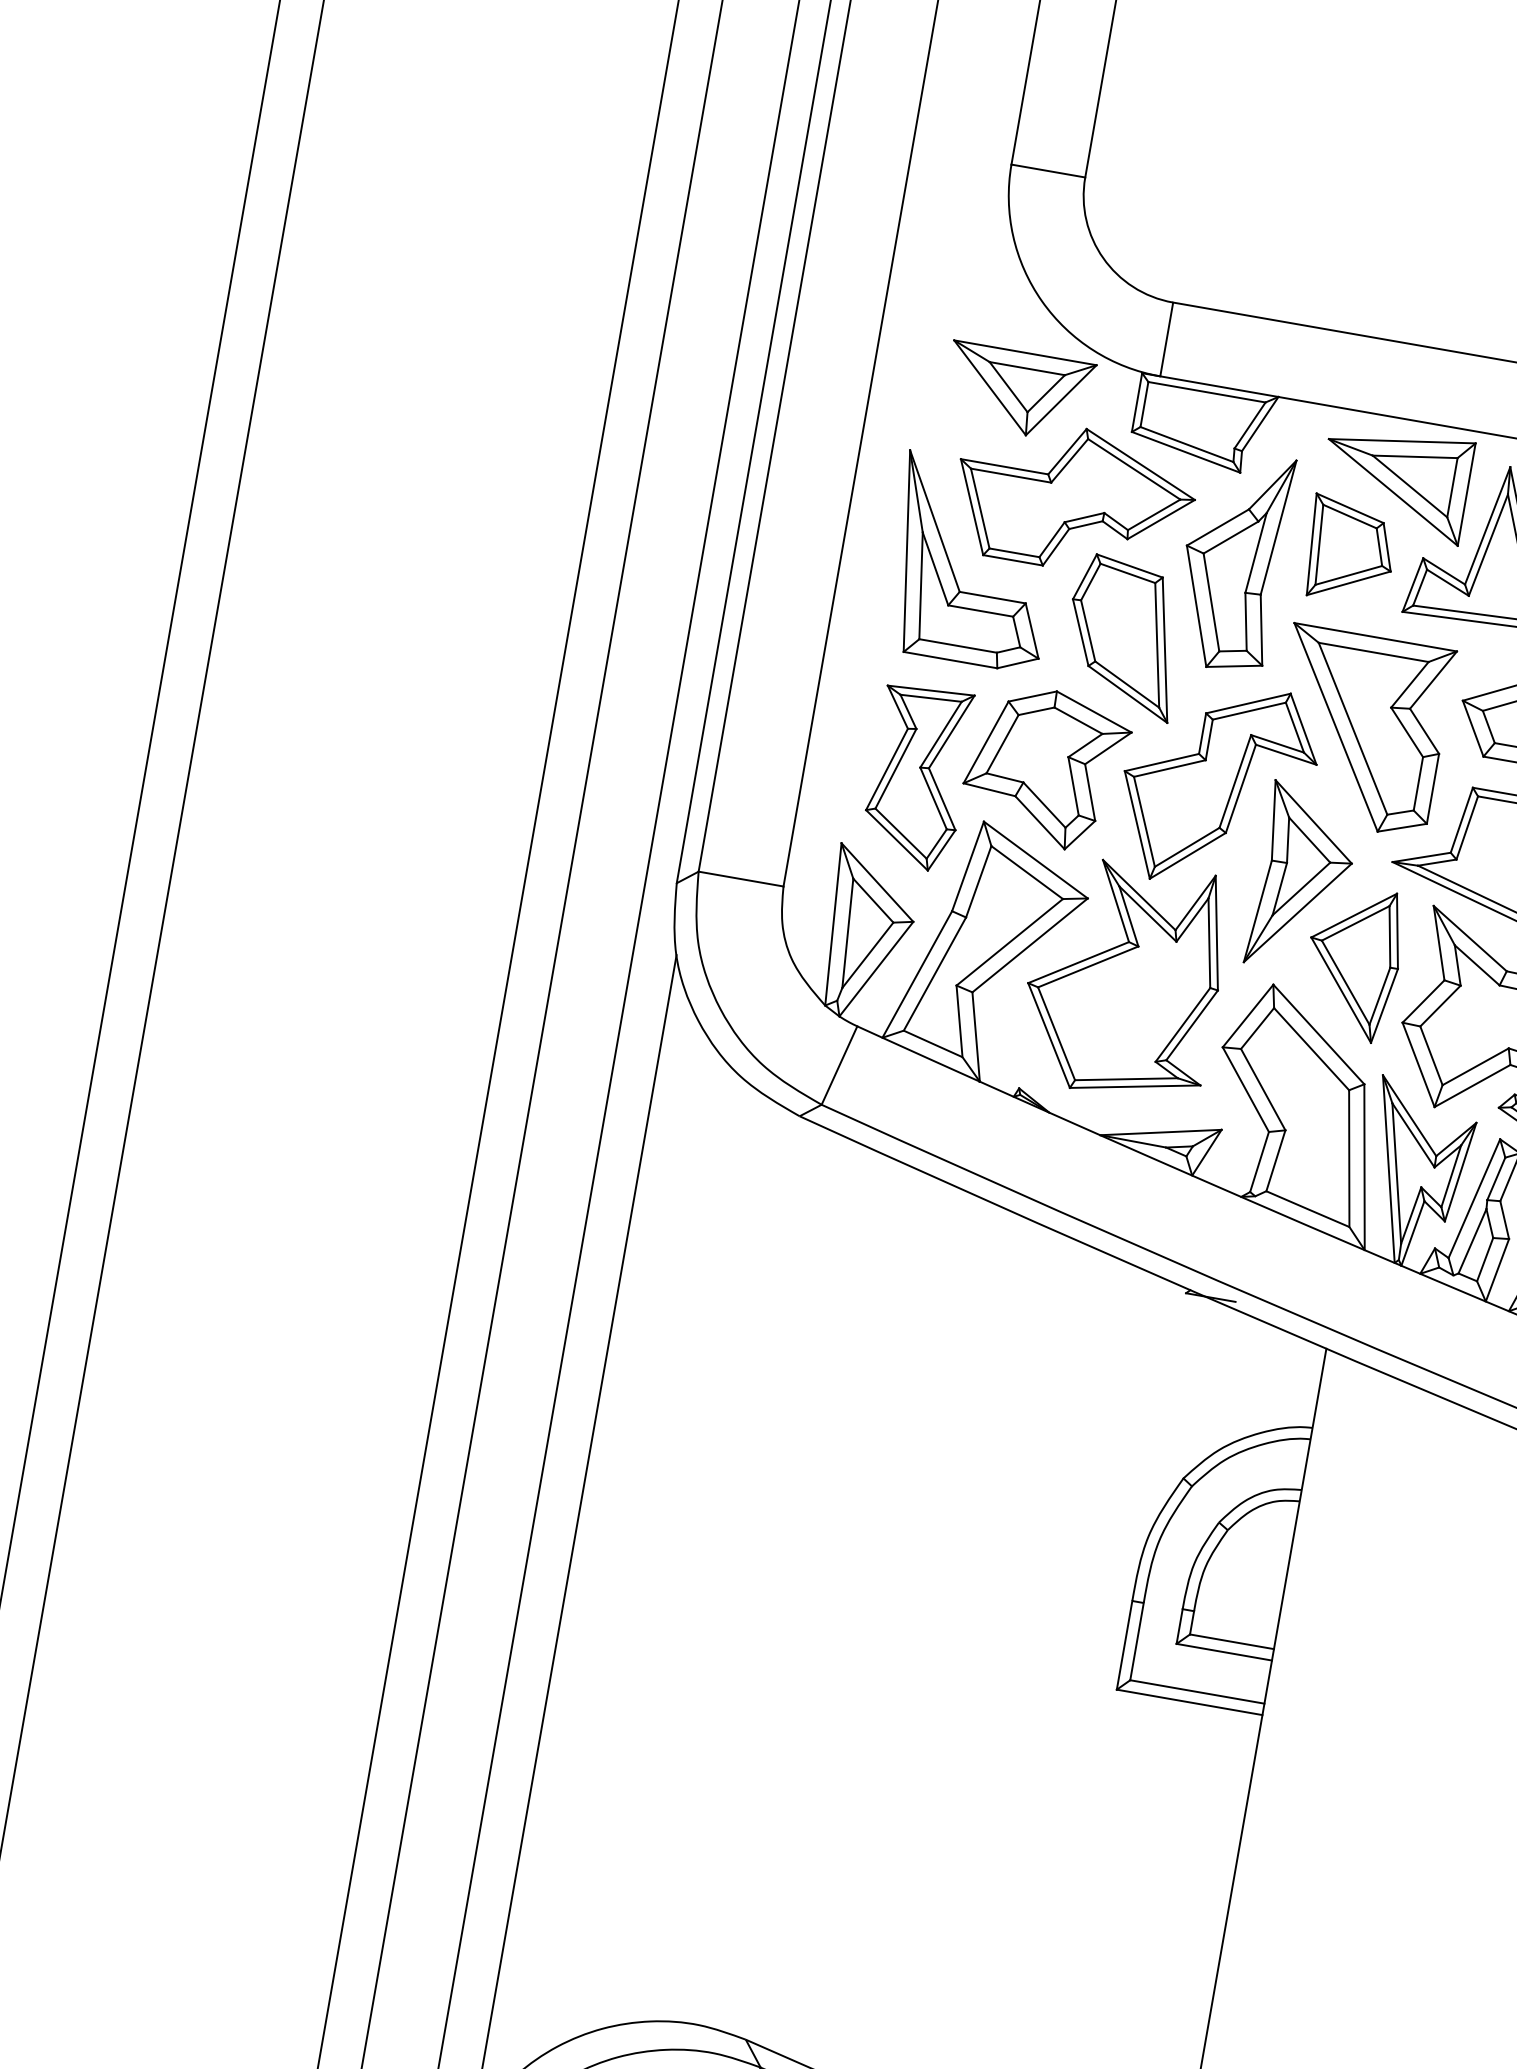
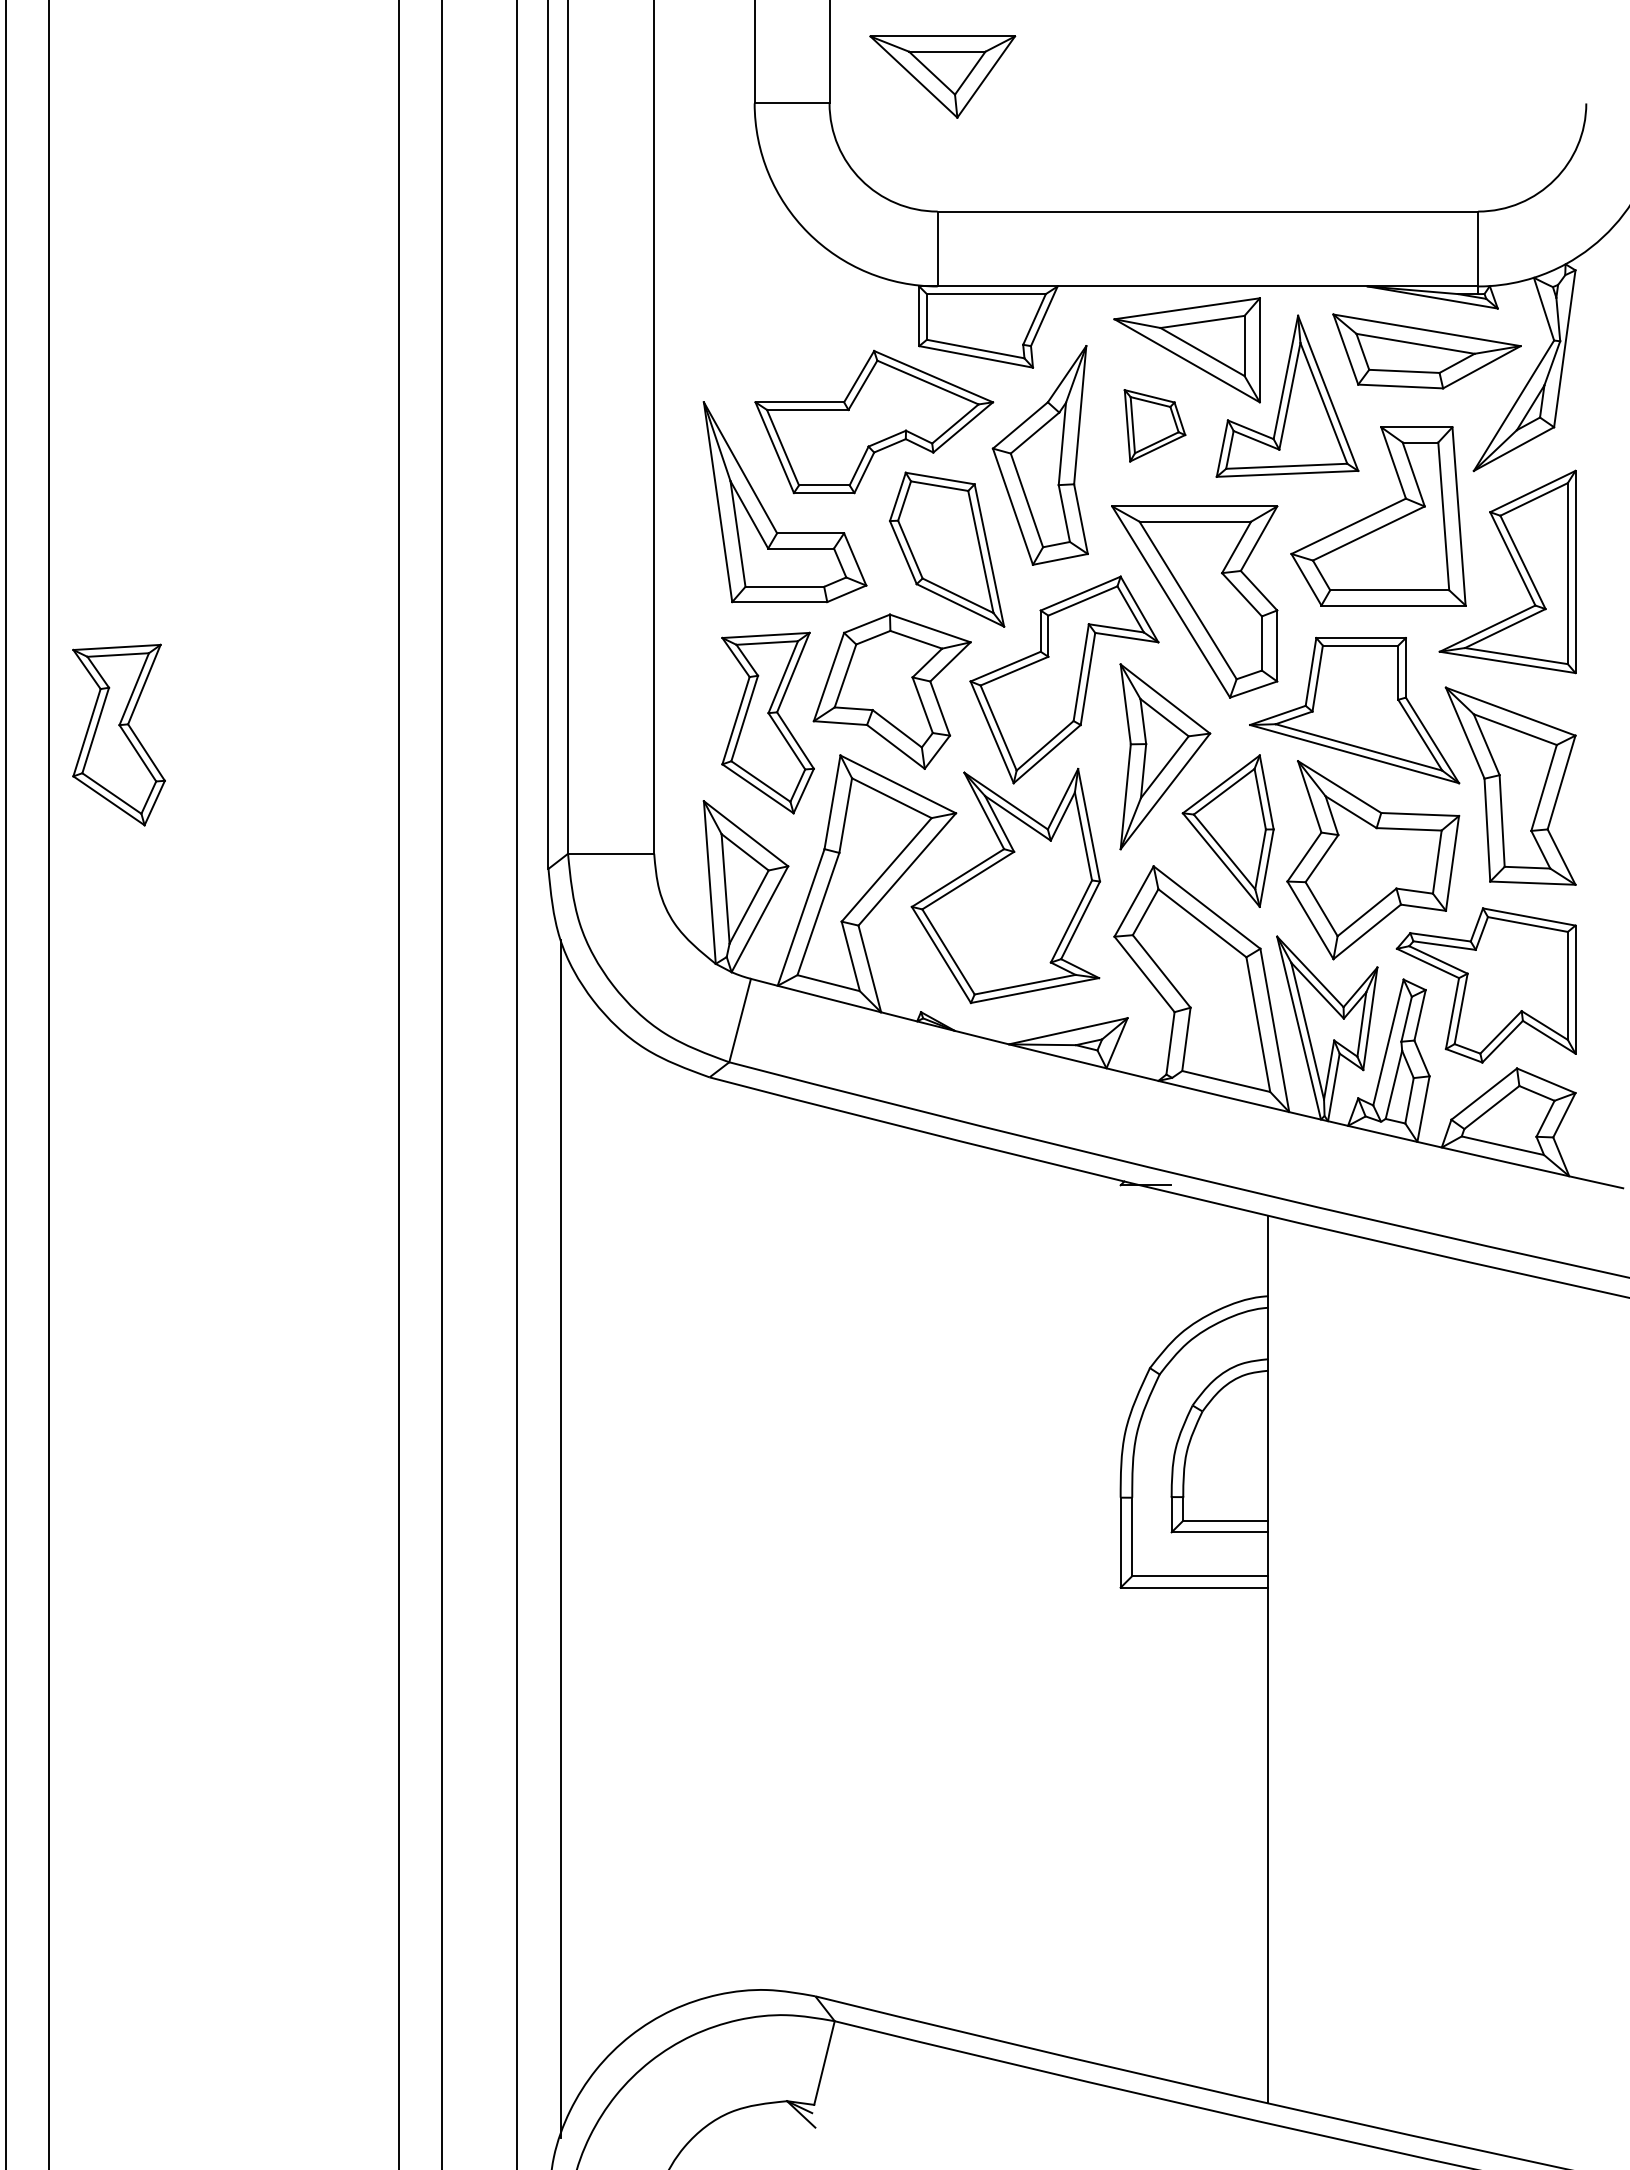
part: (1018, 392) -> (942, 76), moved
part: (1350, 550) -> (1154, 425), size x0.7
part: (276, 676) -> (118, 734), added

